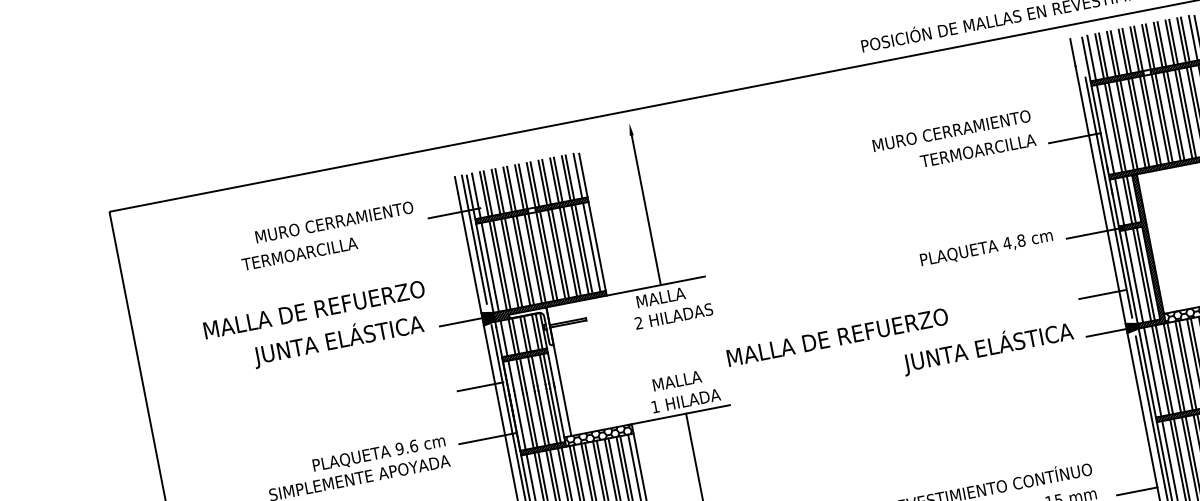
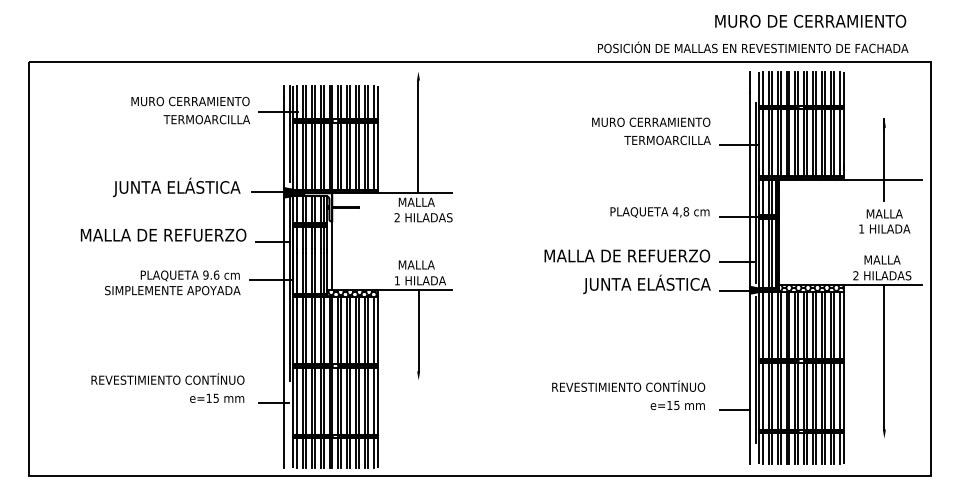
text: (299, 253) -> (206, 119), moved
text: (314, 308) -> (163, 234), moved
text: (837, 336) -> (627, 255), moved

